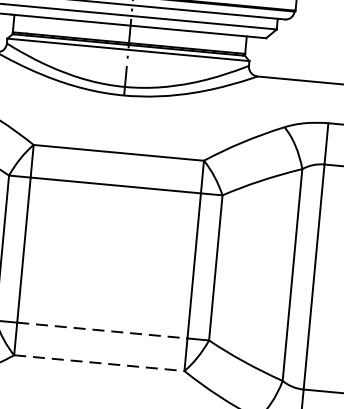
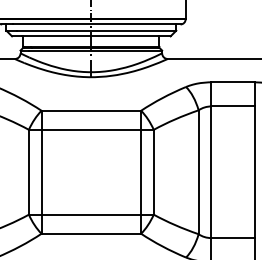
line: (102, 330) -> (91, 214), dashed -> solid
line: (99, 362) -> (91, 233), dashed -> solid

